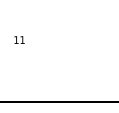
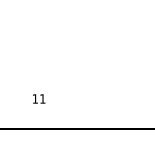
text: (19, 39) -> (39, 98), moved

